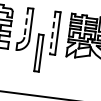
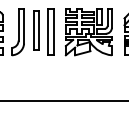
line: (26, 22) -> (18, 24), dashed -> solid
line: (53, 33) -> (48, 32), dashed -> solid
part: (39, 53) -> (36, 30), moved

